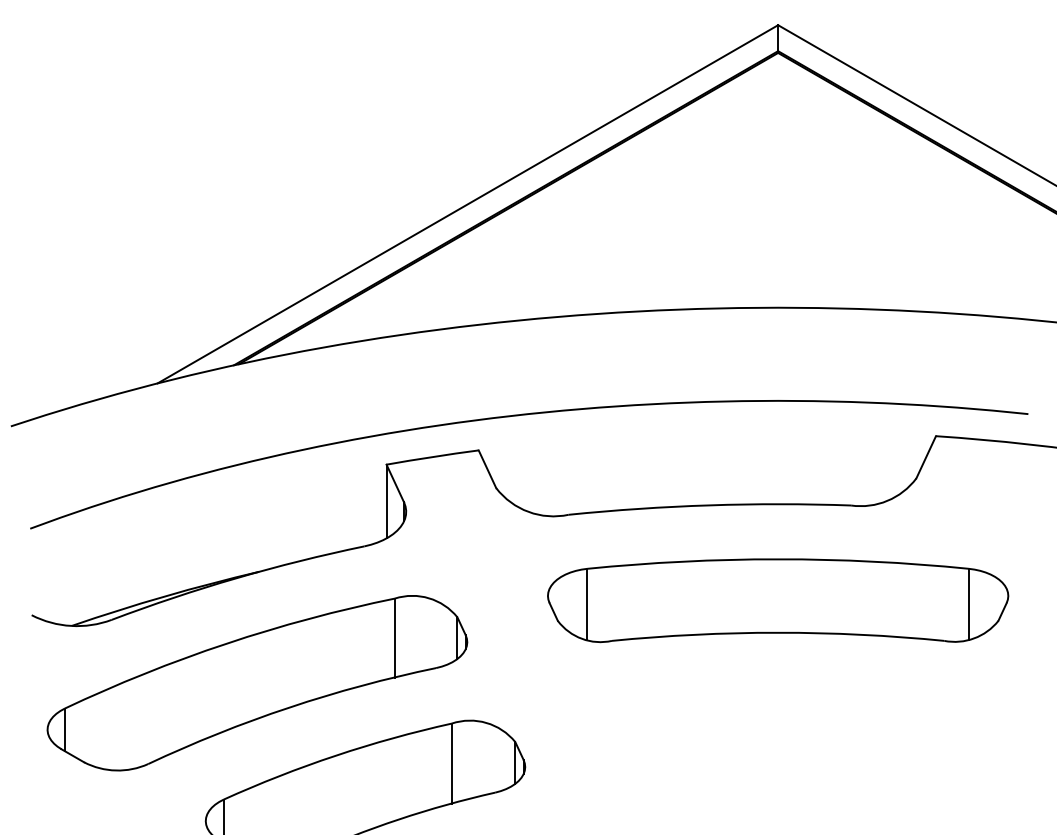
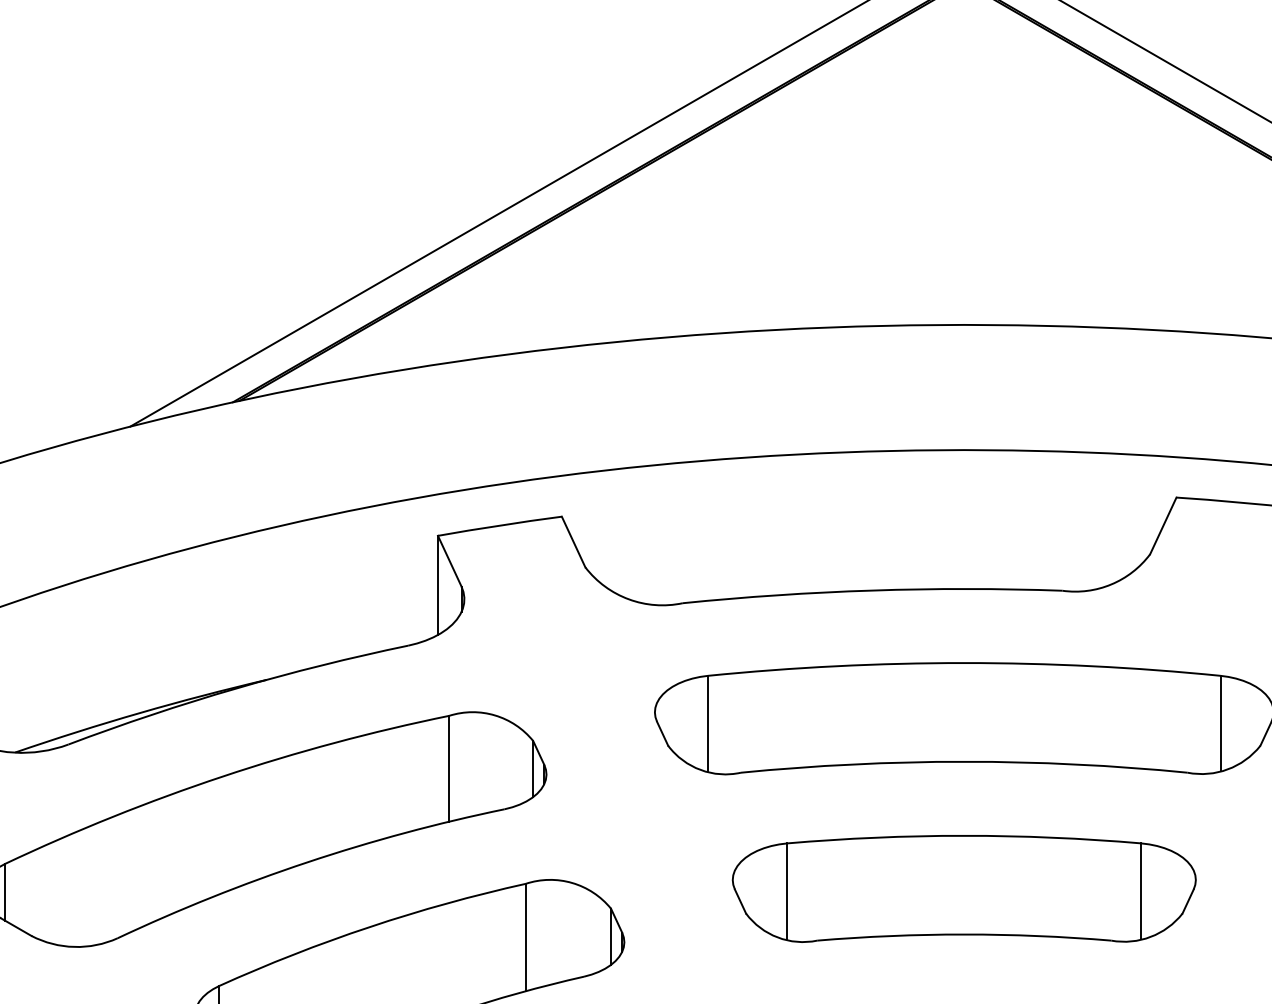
part: (778, 727) -> (964, 889), added

